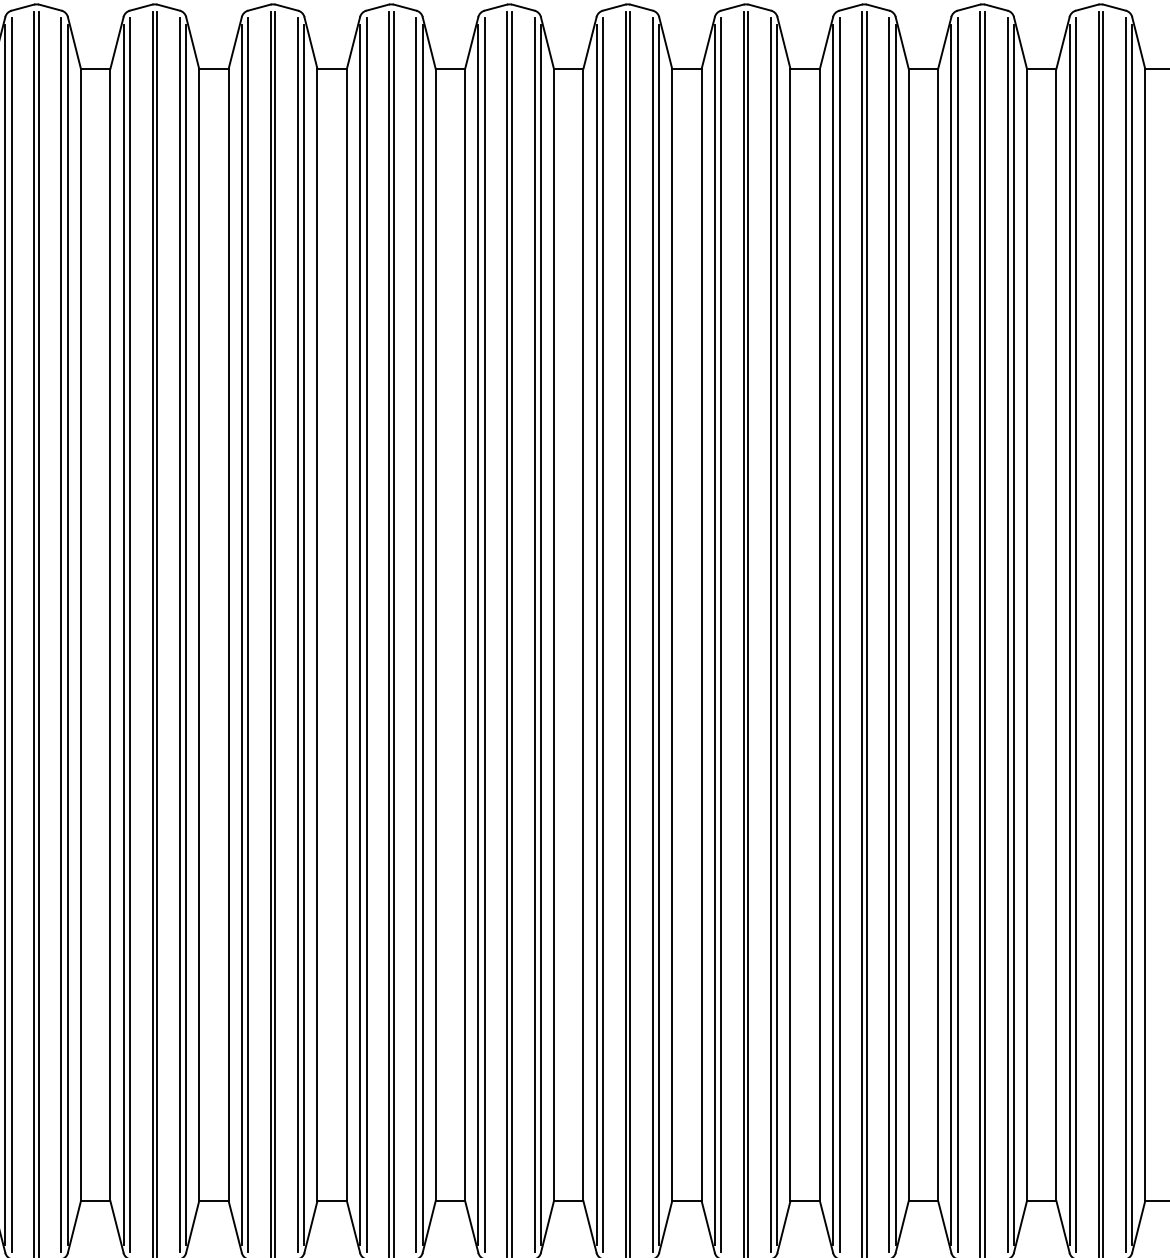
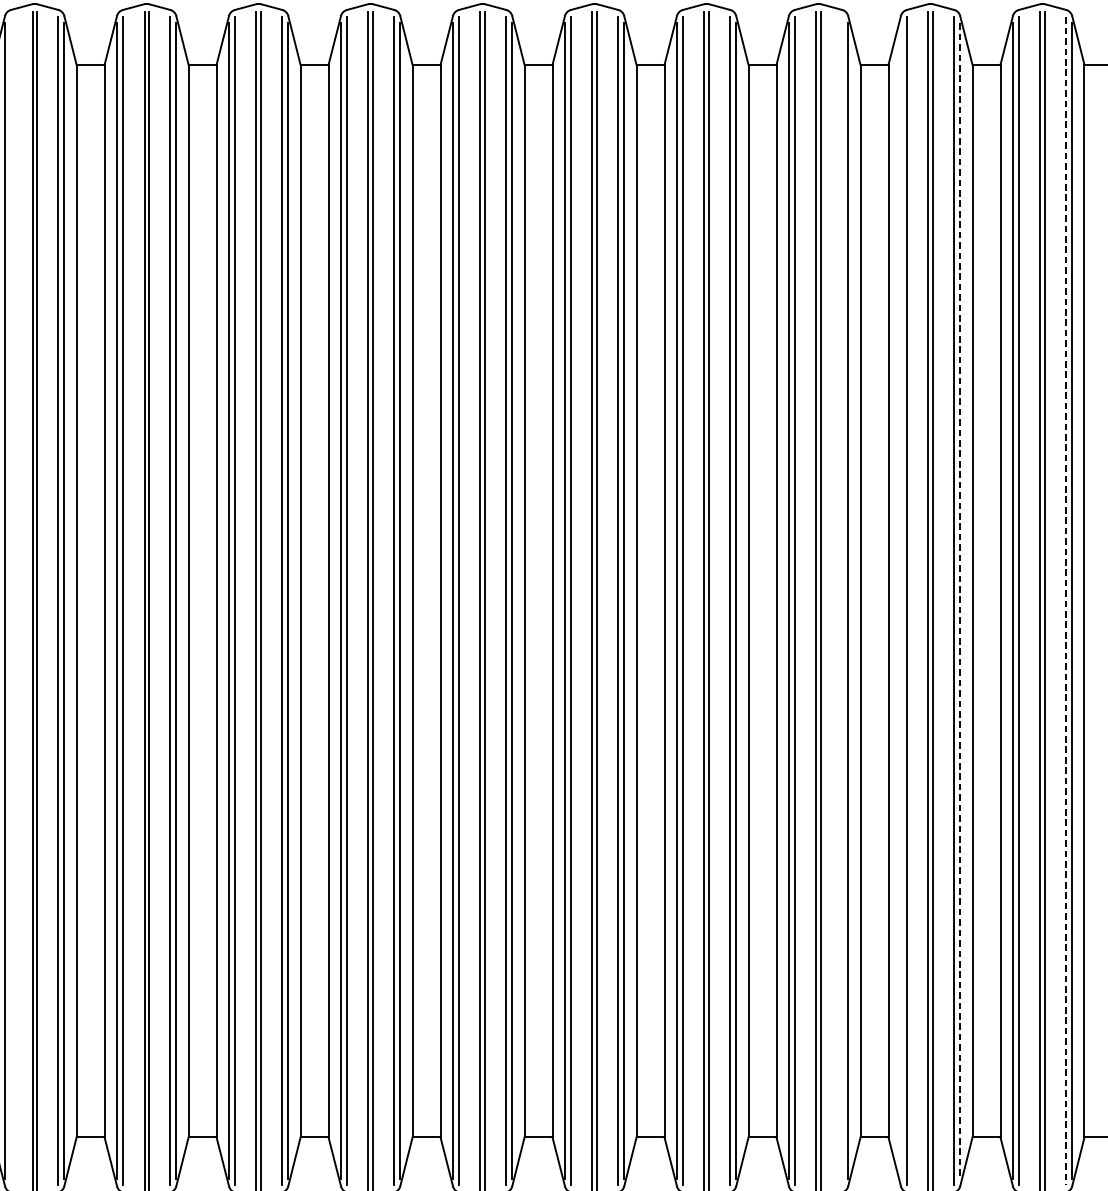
line: (11, 634) -> (10, 600), removed
line: (889, 634) -> (842, 600), removed
line: (951, 634) -> (901, 600), removed
line: (1125, 634) -> (1065, 600), solid -> dashed
line: (1013, 635) -> (959, 601), solid -> dashed

